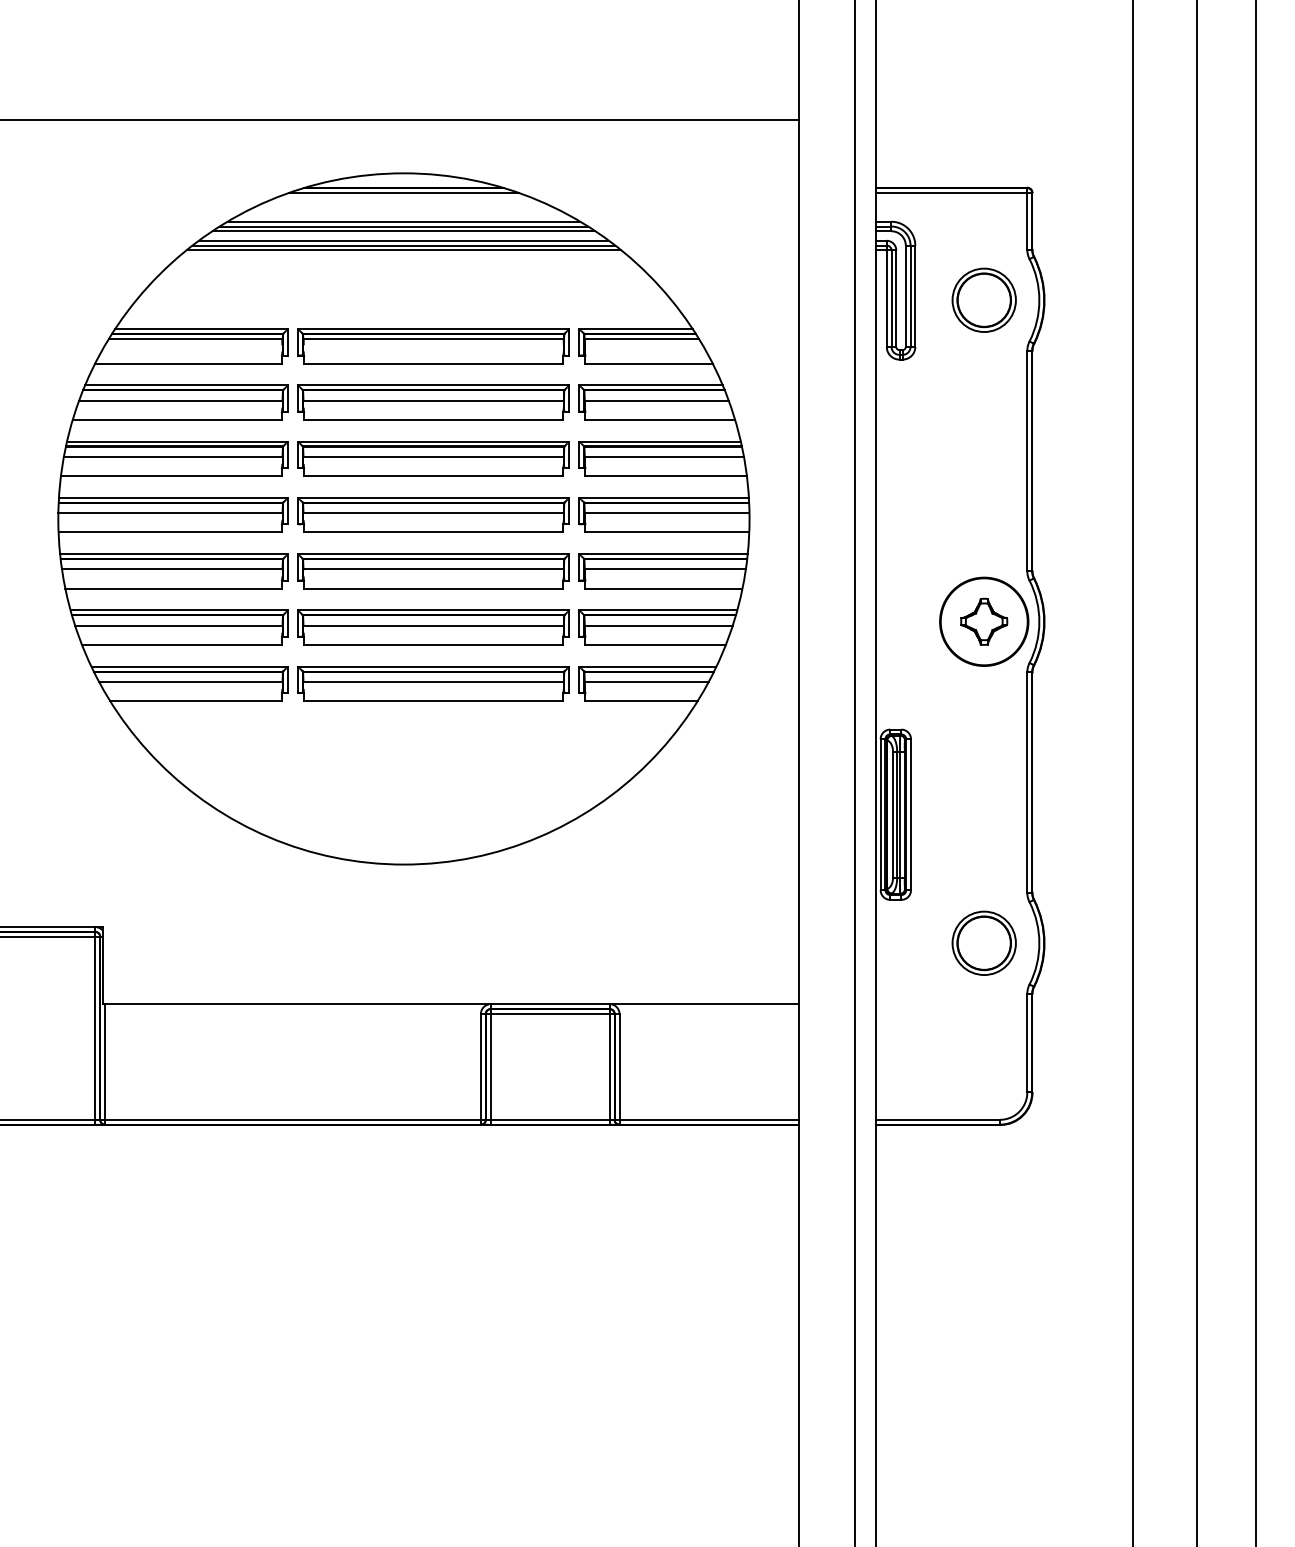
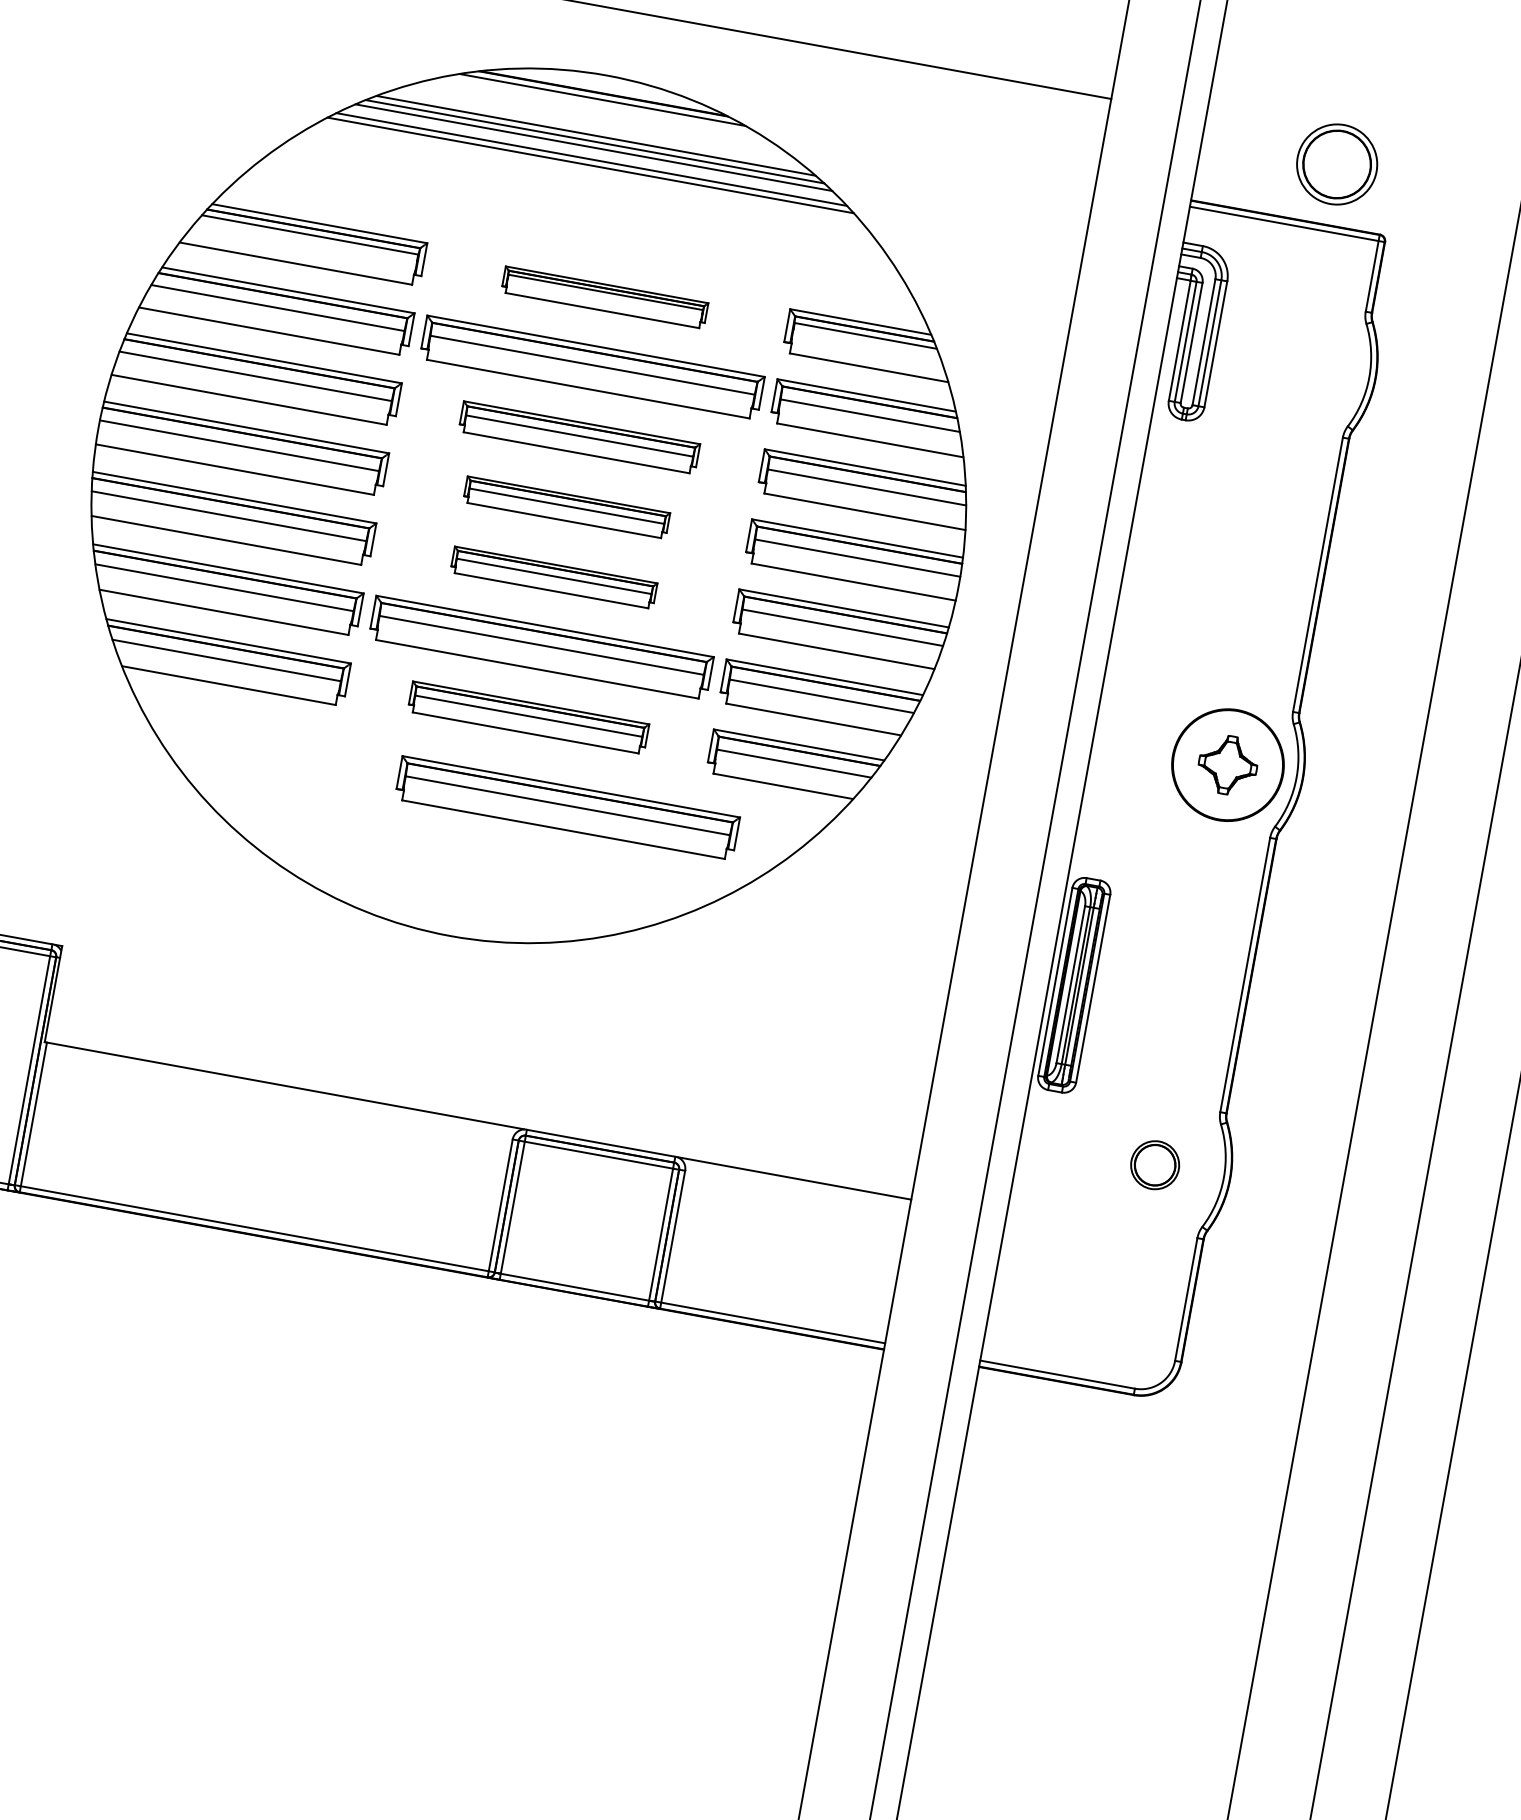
line: (403, 250) -> (589, 171), removed
part: (983, 299) -> (1336, 163), moved
part: (433, 346) -> (604, 297), size x0.6
part: (433, 458) -> (579, 437), size x0.7
part: (433, 514) -> (566, 506), size x0.6
part: (433, 571) -> (553, 577), size x0.6
part: (433, 683) -> (528, 717), size x0.7
part: (476, 748) -> (567, 808), added
part: (983, 942) -> (1154, 1164), size x0.6

